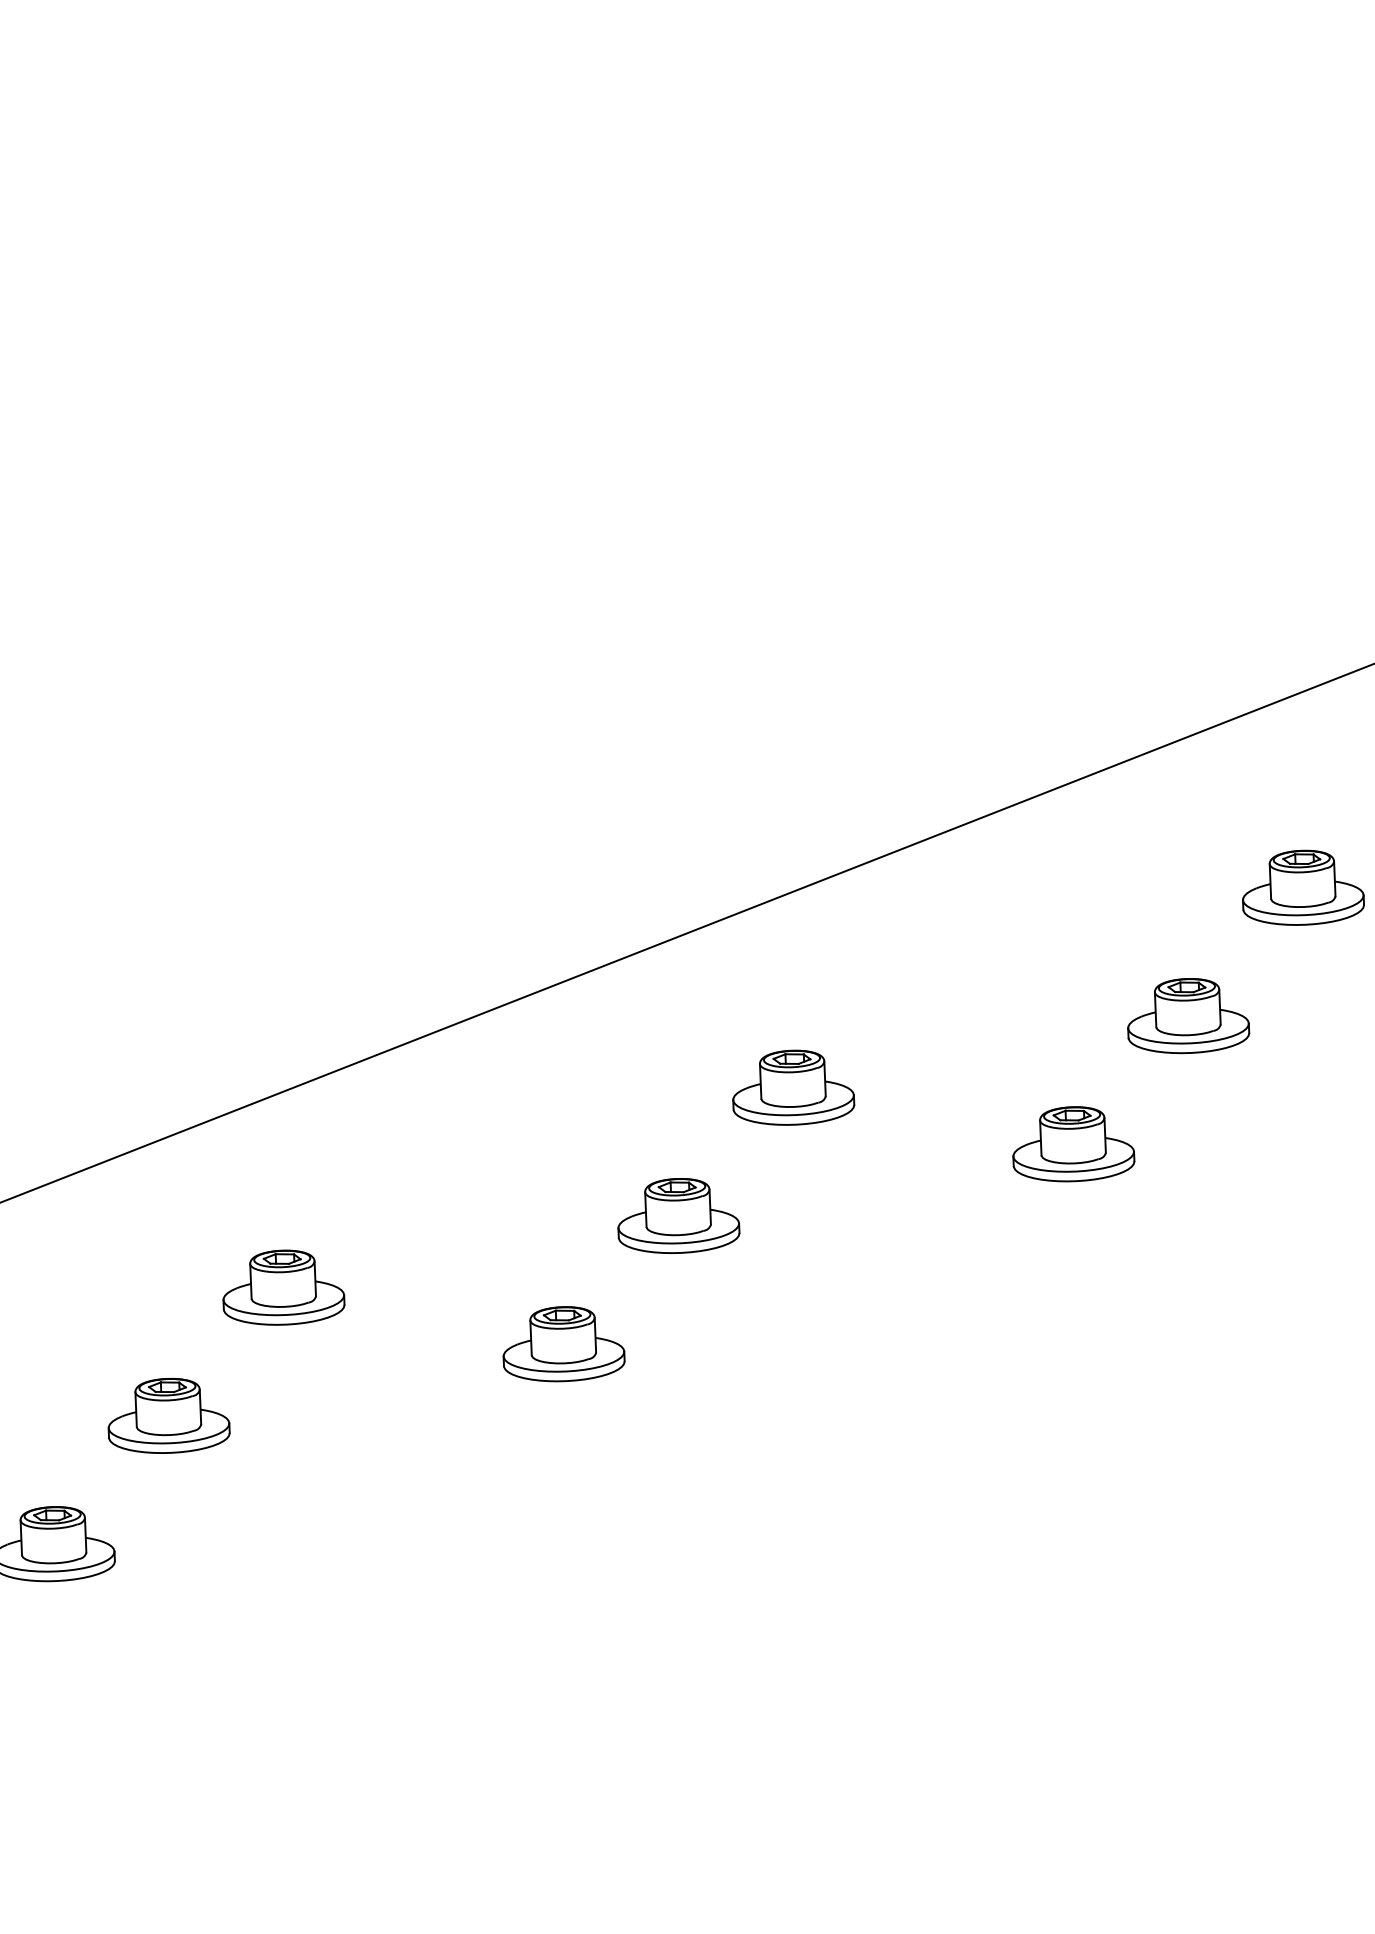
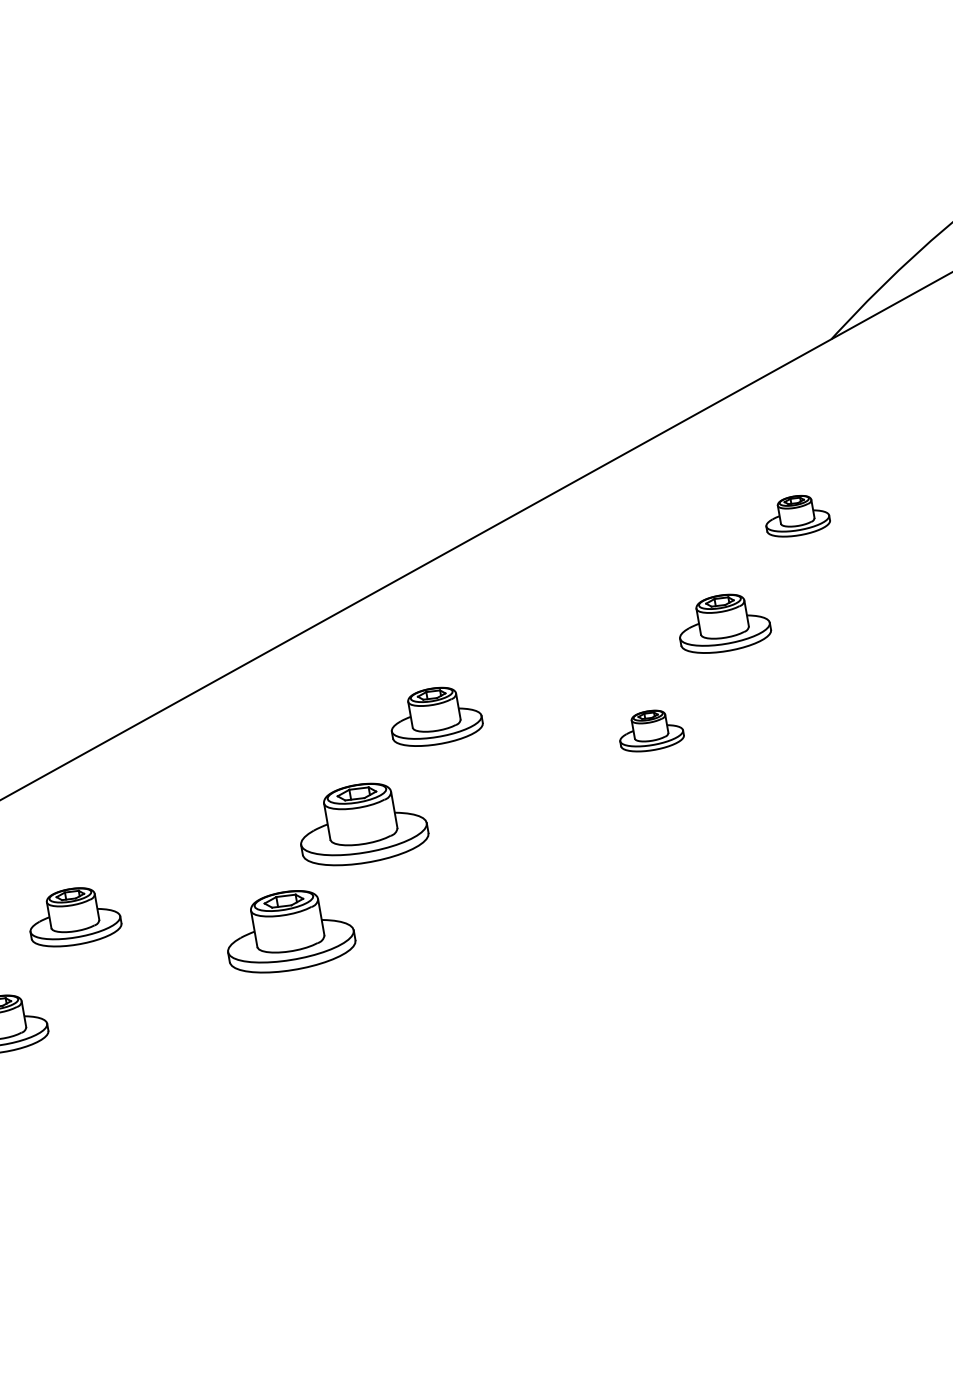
part: (1303, 887) -> (797, 515), size x0.7
part: (1073, 1144) -> (650, 730), size x0.7
part: (678, 1215) -> (362, 823), size x1.4
part: (563, 1344) -> (289, 931), size x1.4

